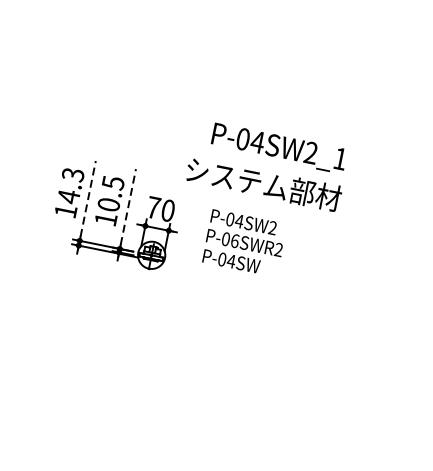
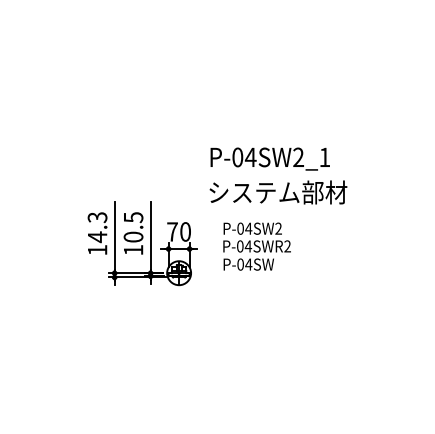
text: (264, 184) -> (278, 192), moved
line: (88, 198) -> (114, 235), dashed -> solid
line: (128, 206) -> (150, 235), dashed -> solid
text: (235, 241) -> (248, 246), P-06SWR2 -> P-04SWR2

